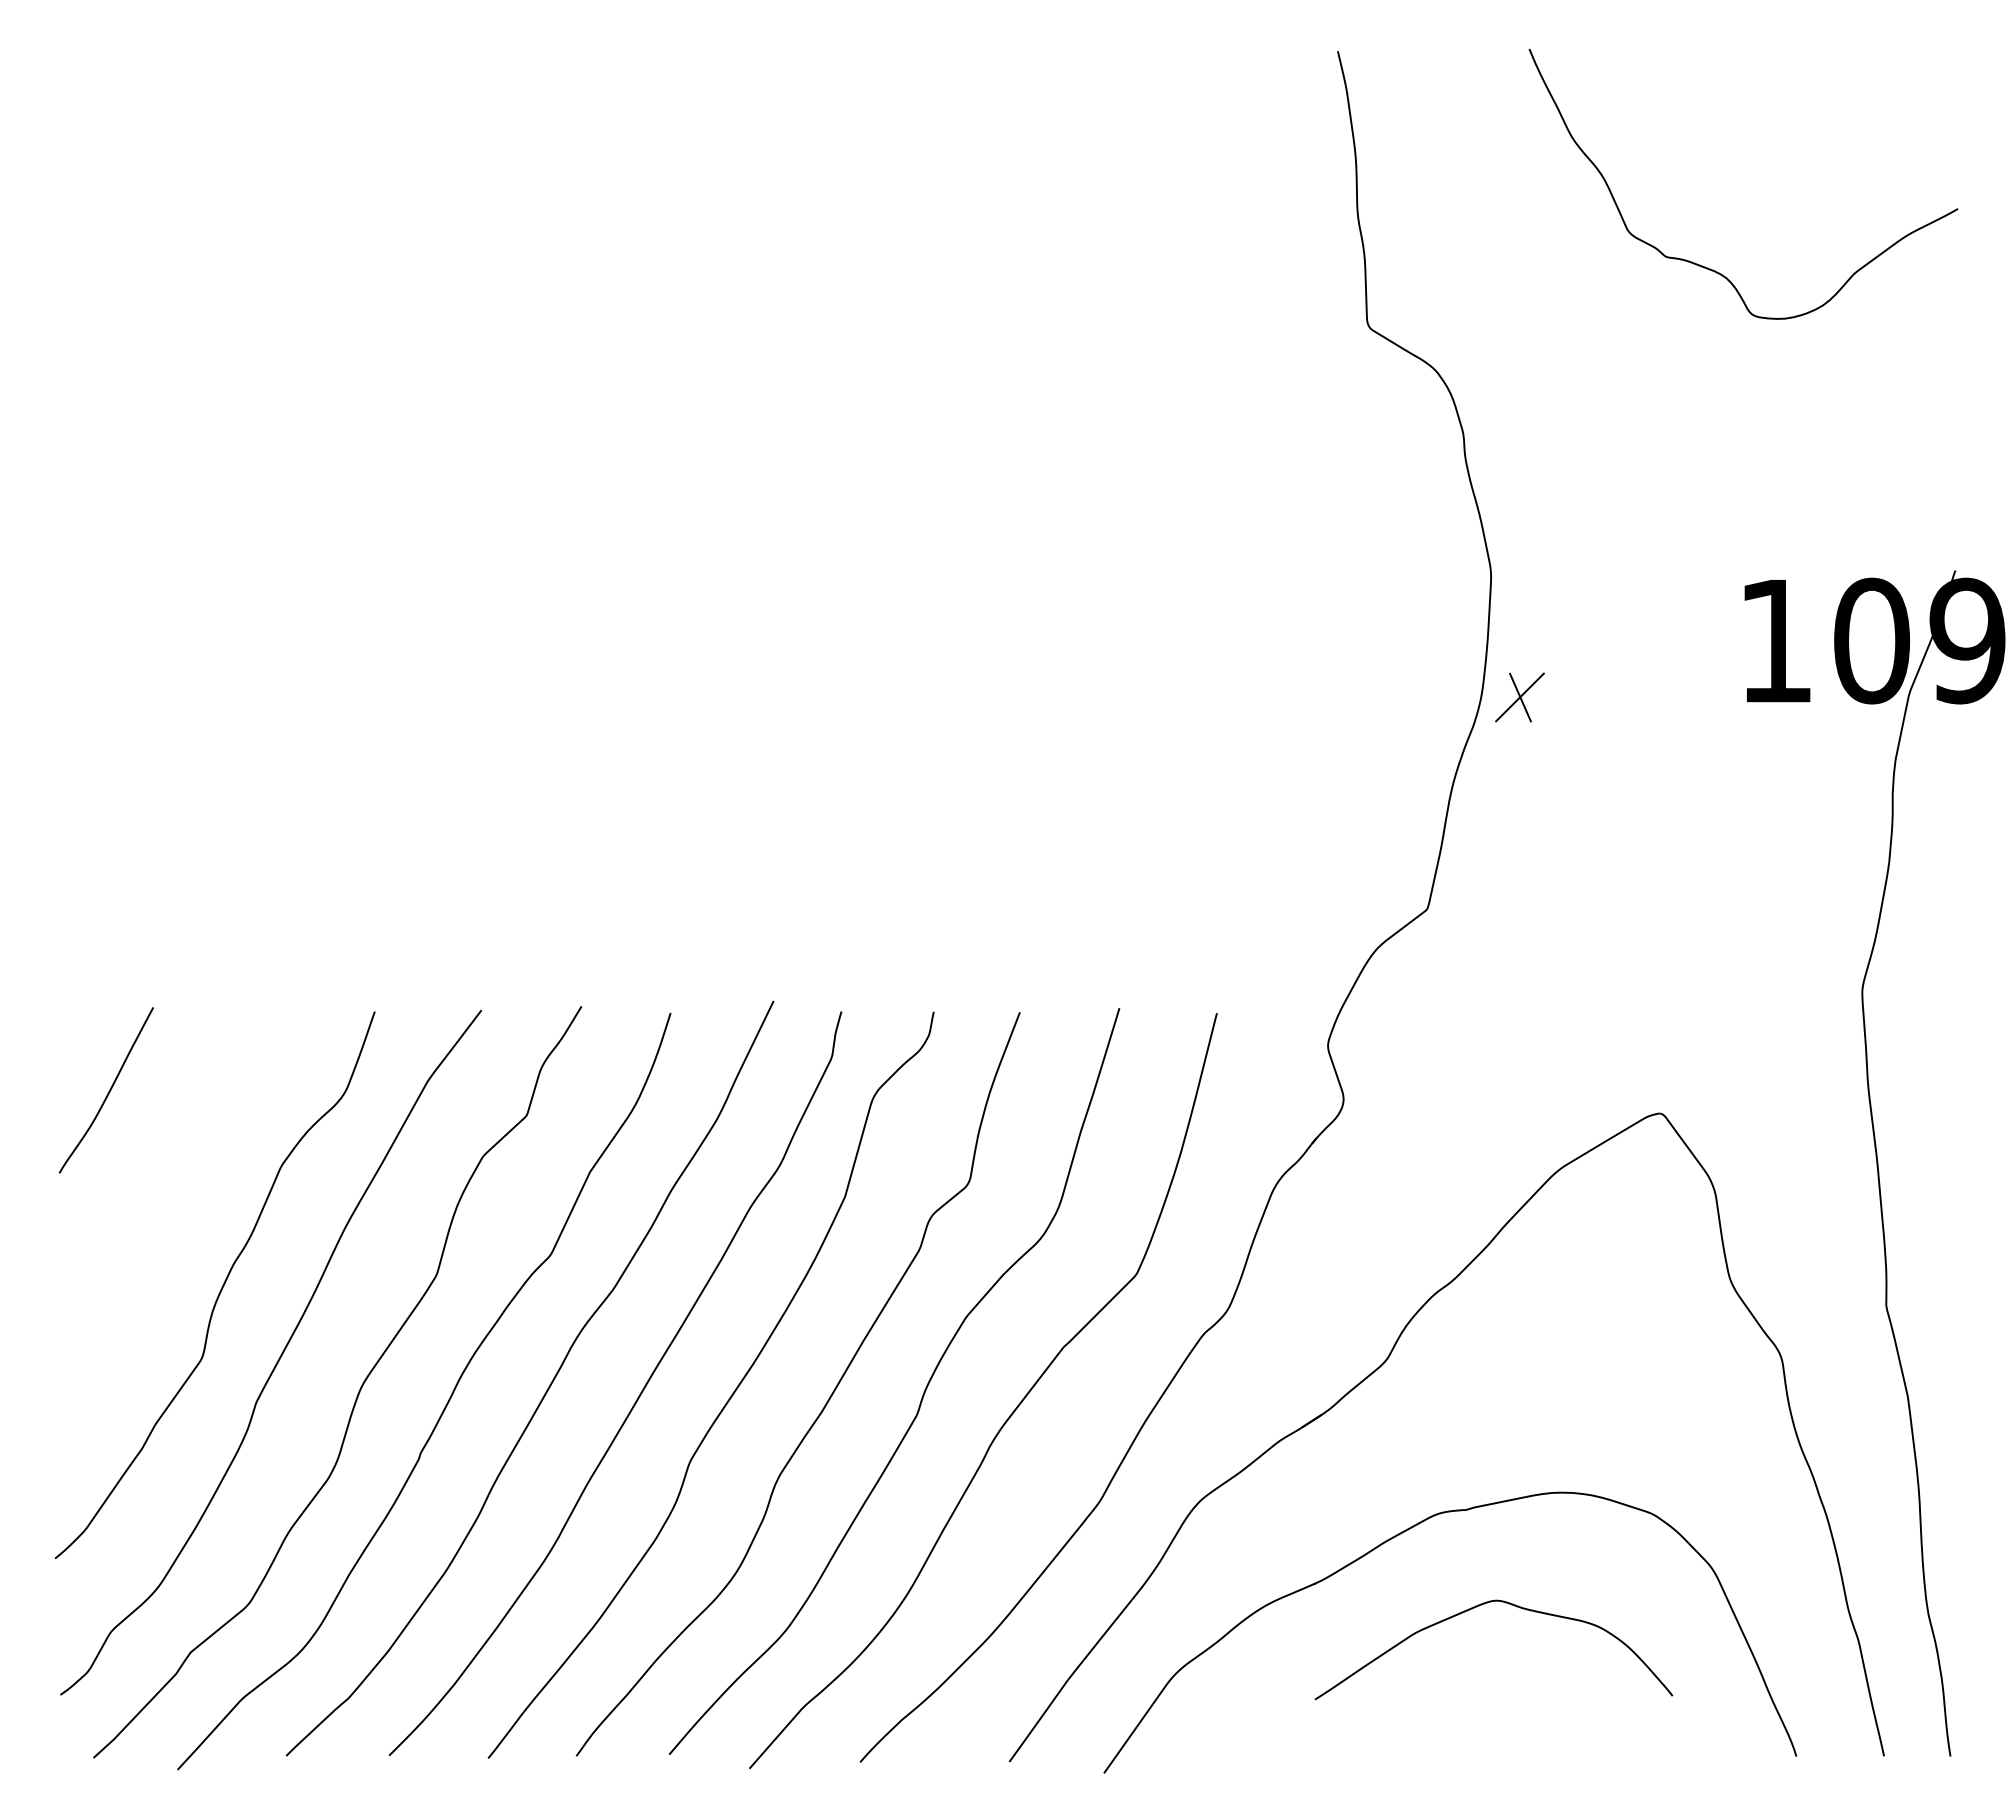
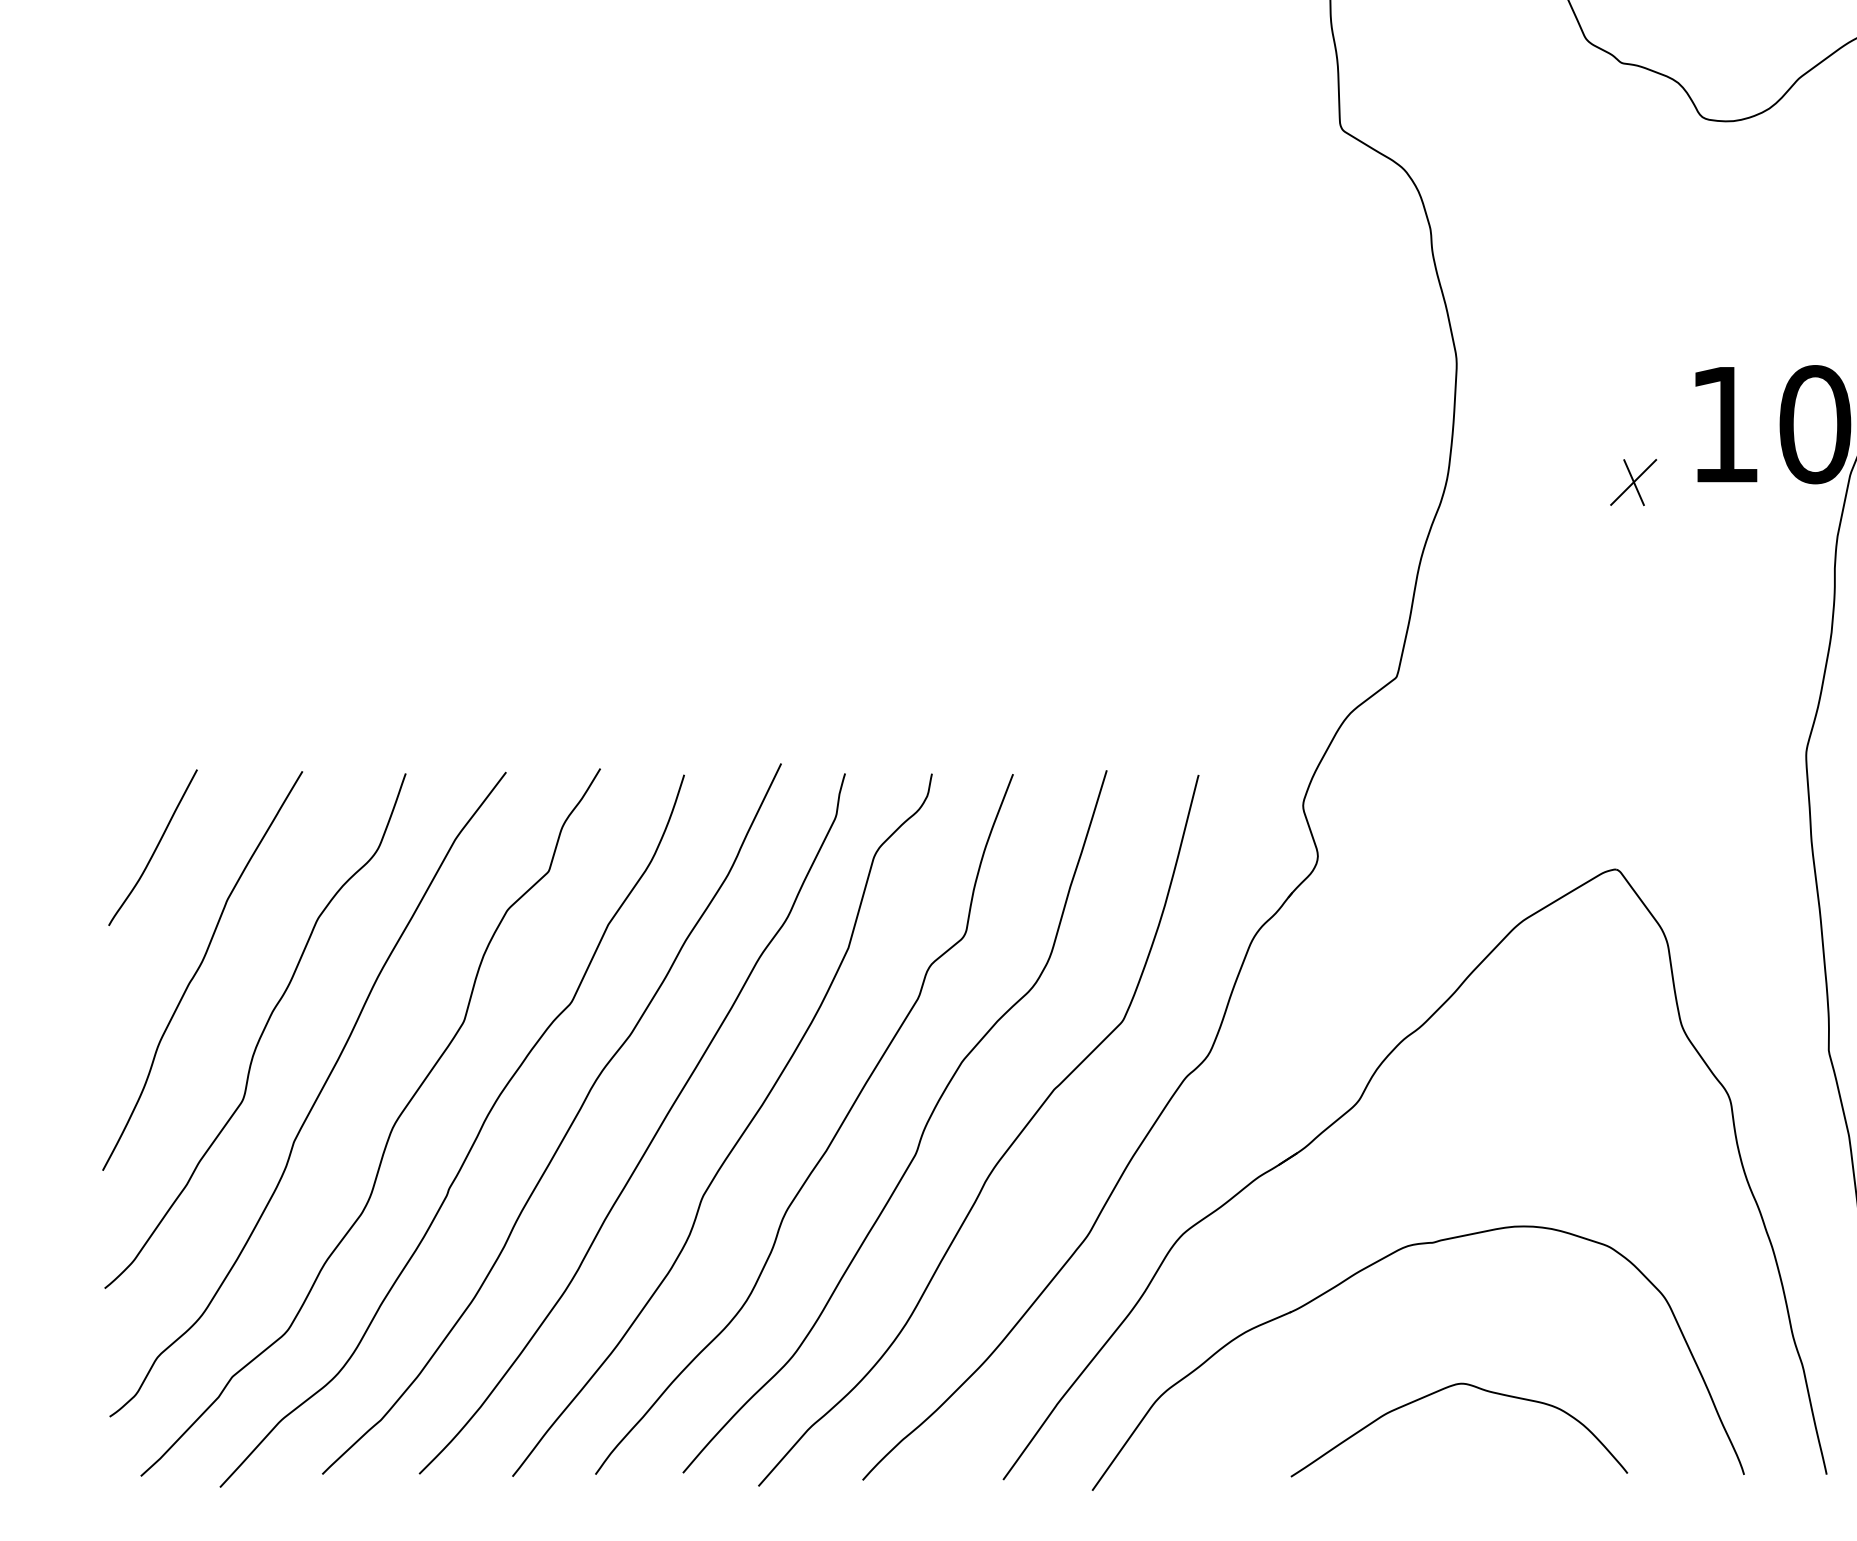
part: (1519, 697) -> (1633, 482), moved
curve: (155, 1219) -> (199, 969), added
curve: (1472, 1609) -> (1439, 1391), moved

